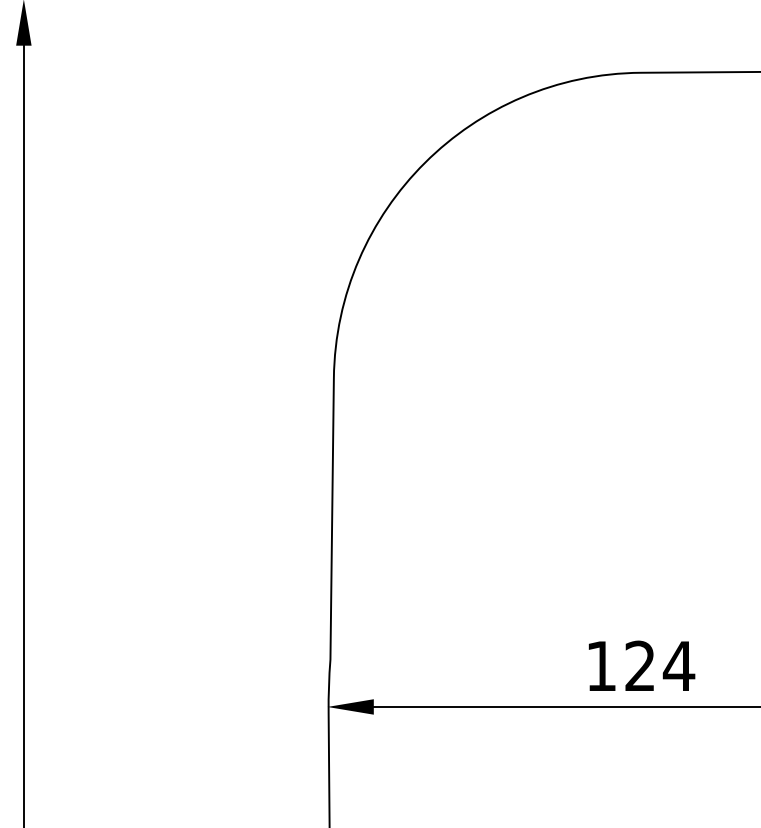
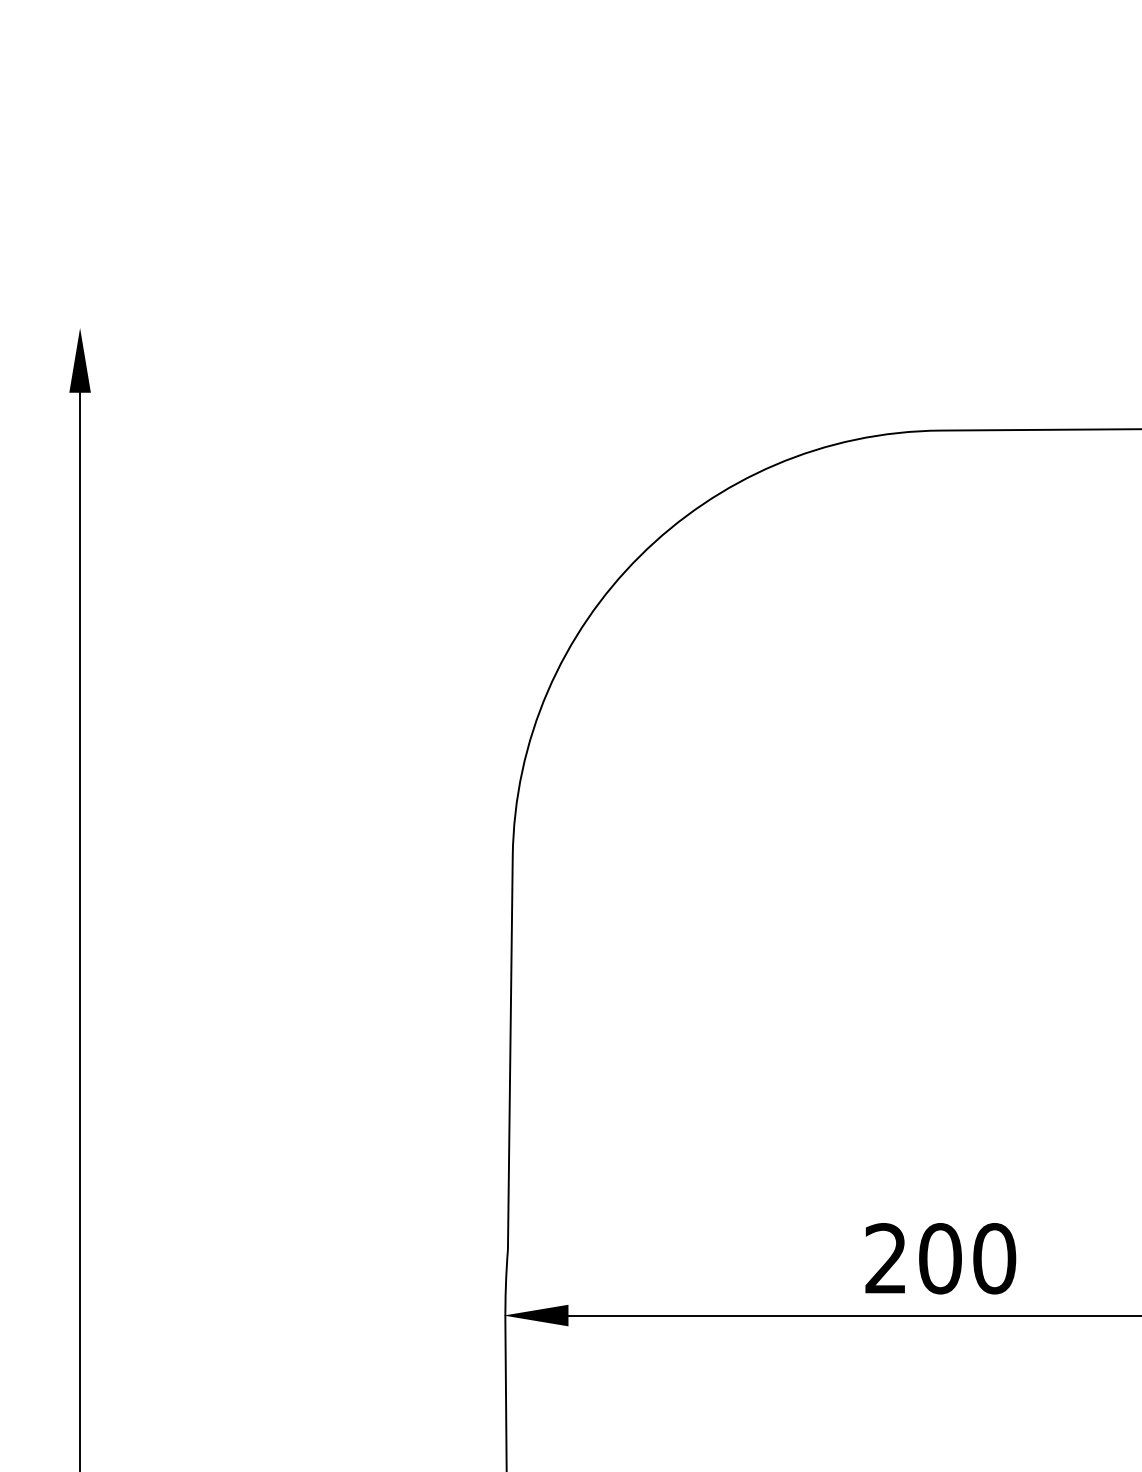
text: (641, 666) -> (941, 1258), 124 -> 200

